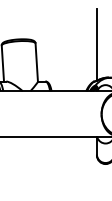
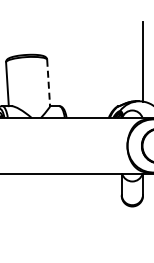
line: (96, 44) -> (121, 61), removed
line: (36, 62) -> (48, 83), solid -> dashed

